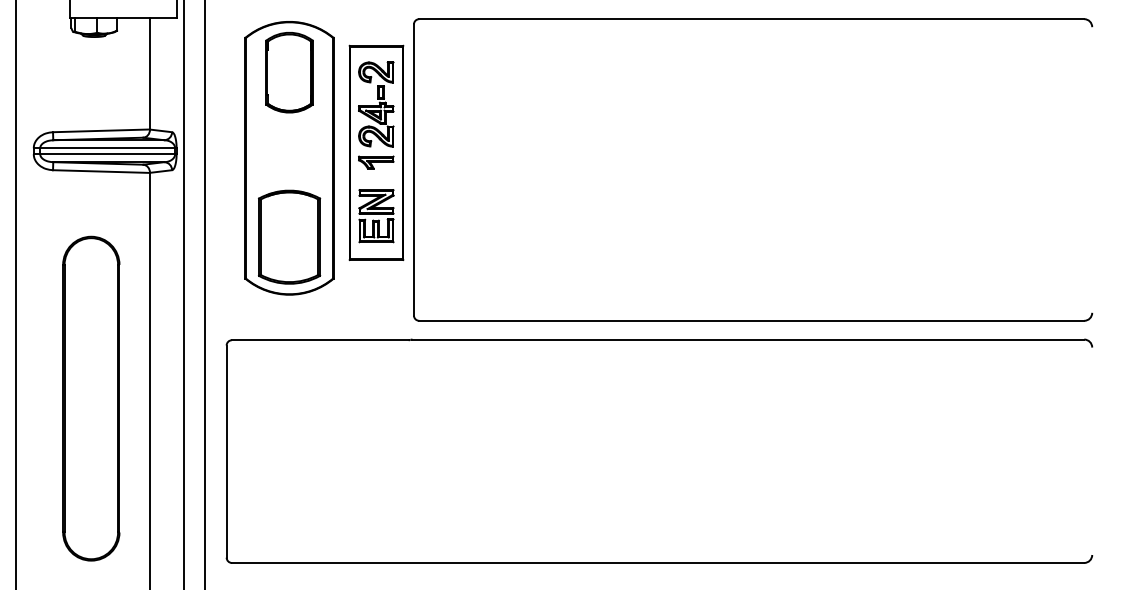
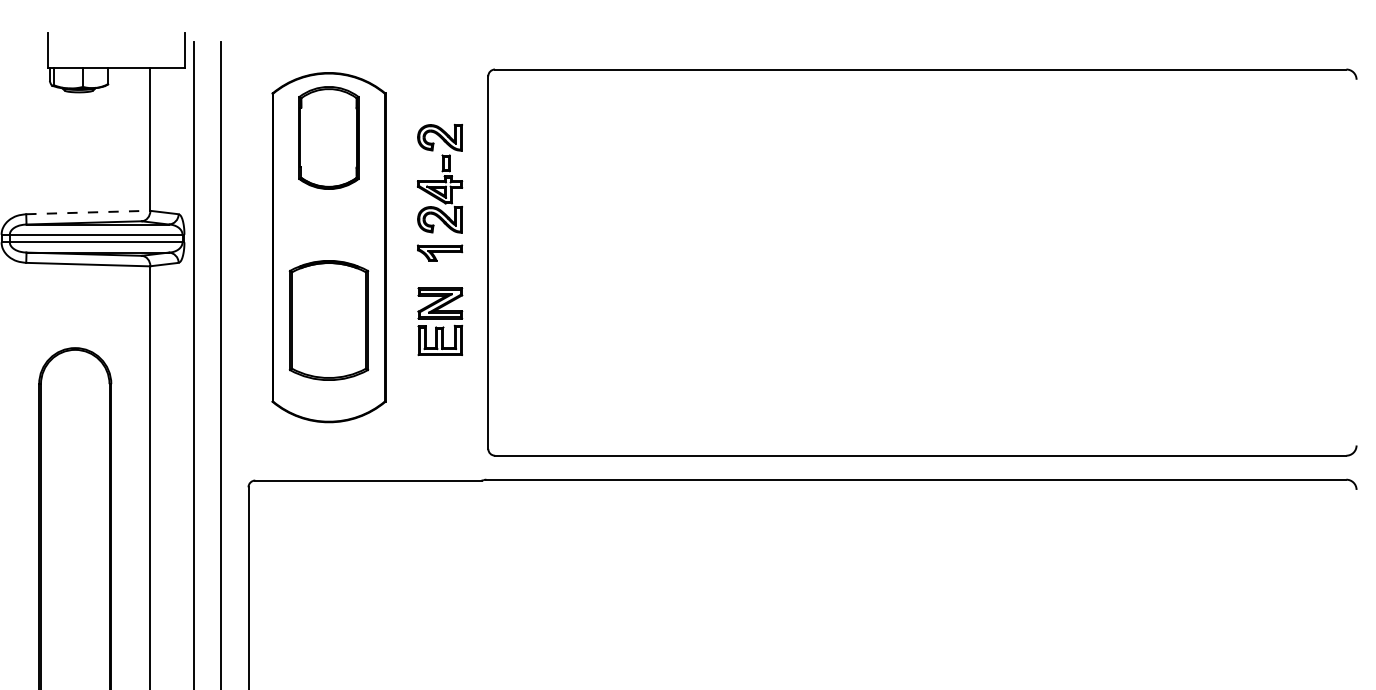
line: (101, 130) -> (88, 212), solid -> dashed
part: (376, 152) -> (440, 240), removed
part: (289, 236) -> (328, 319), moved

